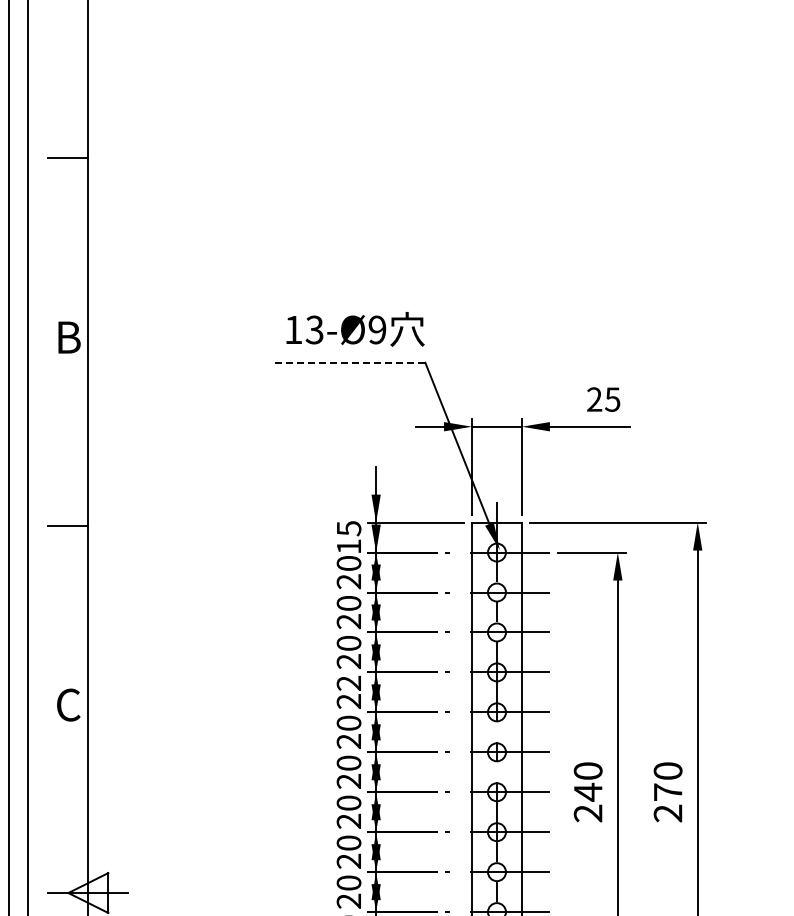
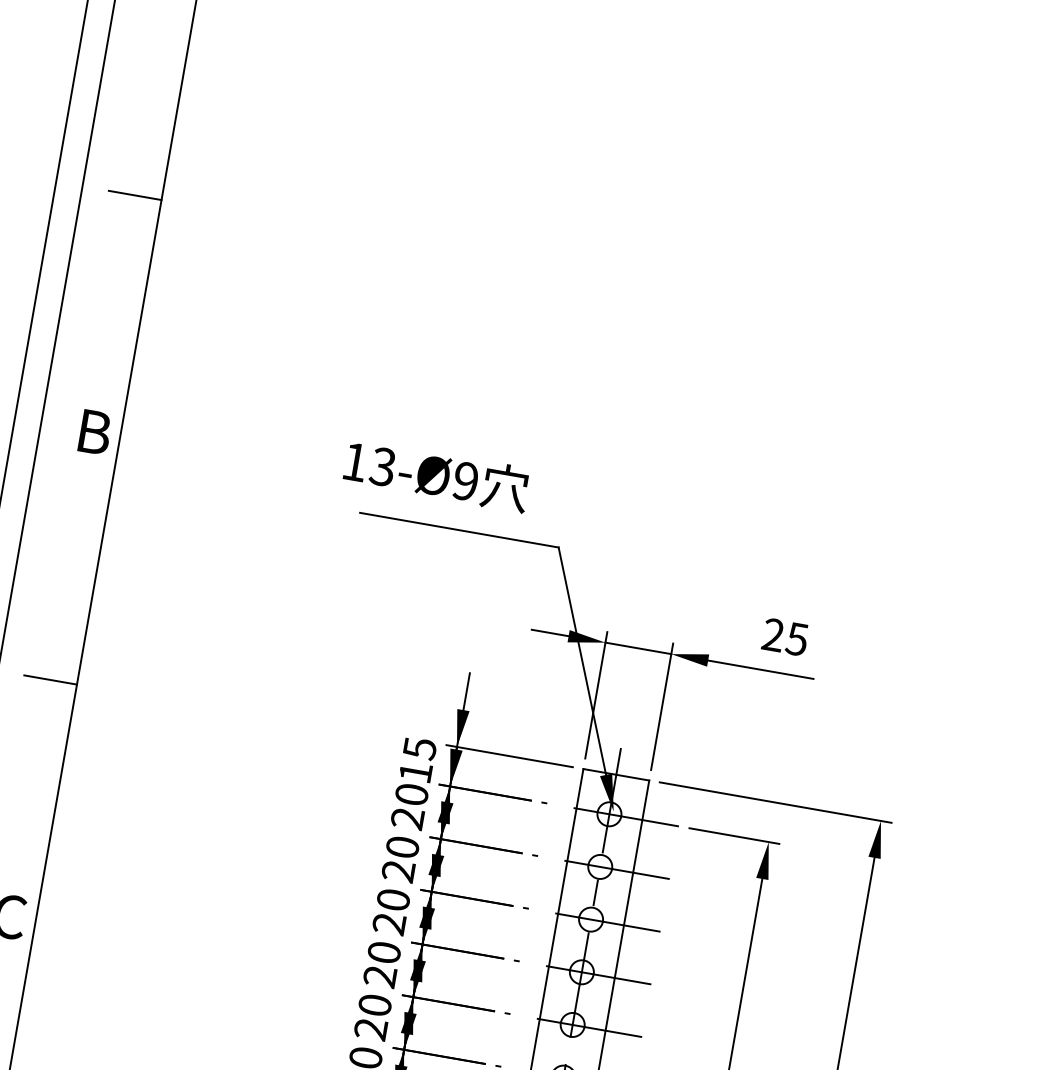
text: (355, 329) -> (436, 475), moved
line: (350, 362) -> (460, 530), dashed -> solid
text: (348, 682) -> (383, 951), 22 -> 20

